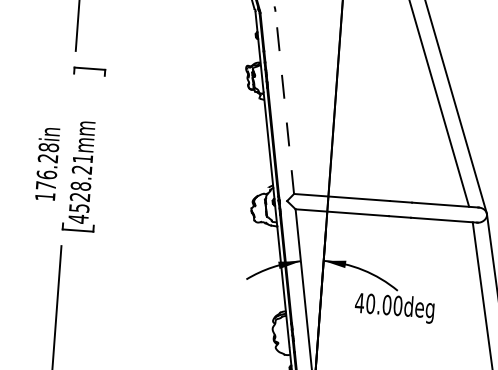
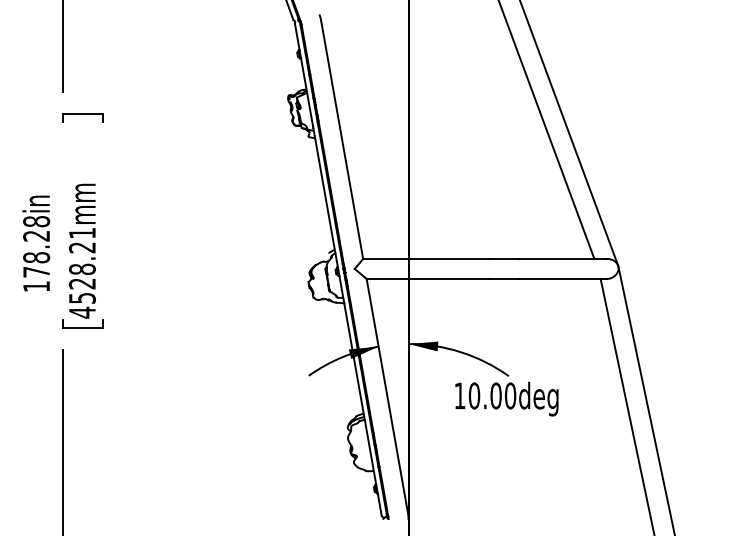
line: (285, 103) -> (342, 140), dashed -> solid
text: (46, 174) -> (36, 257), 176.28in -> 178.28in
text: (359, 302) -> (459, 395), 40.00deg -> 10.00deg

